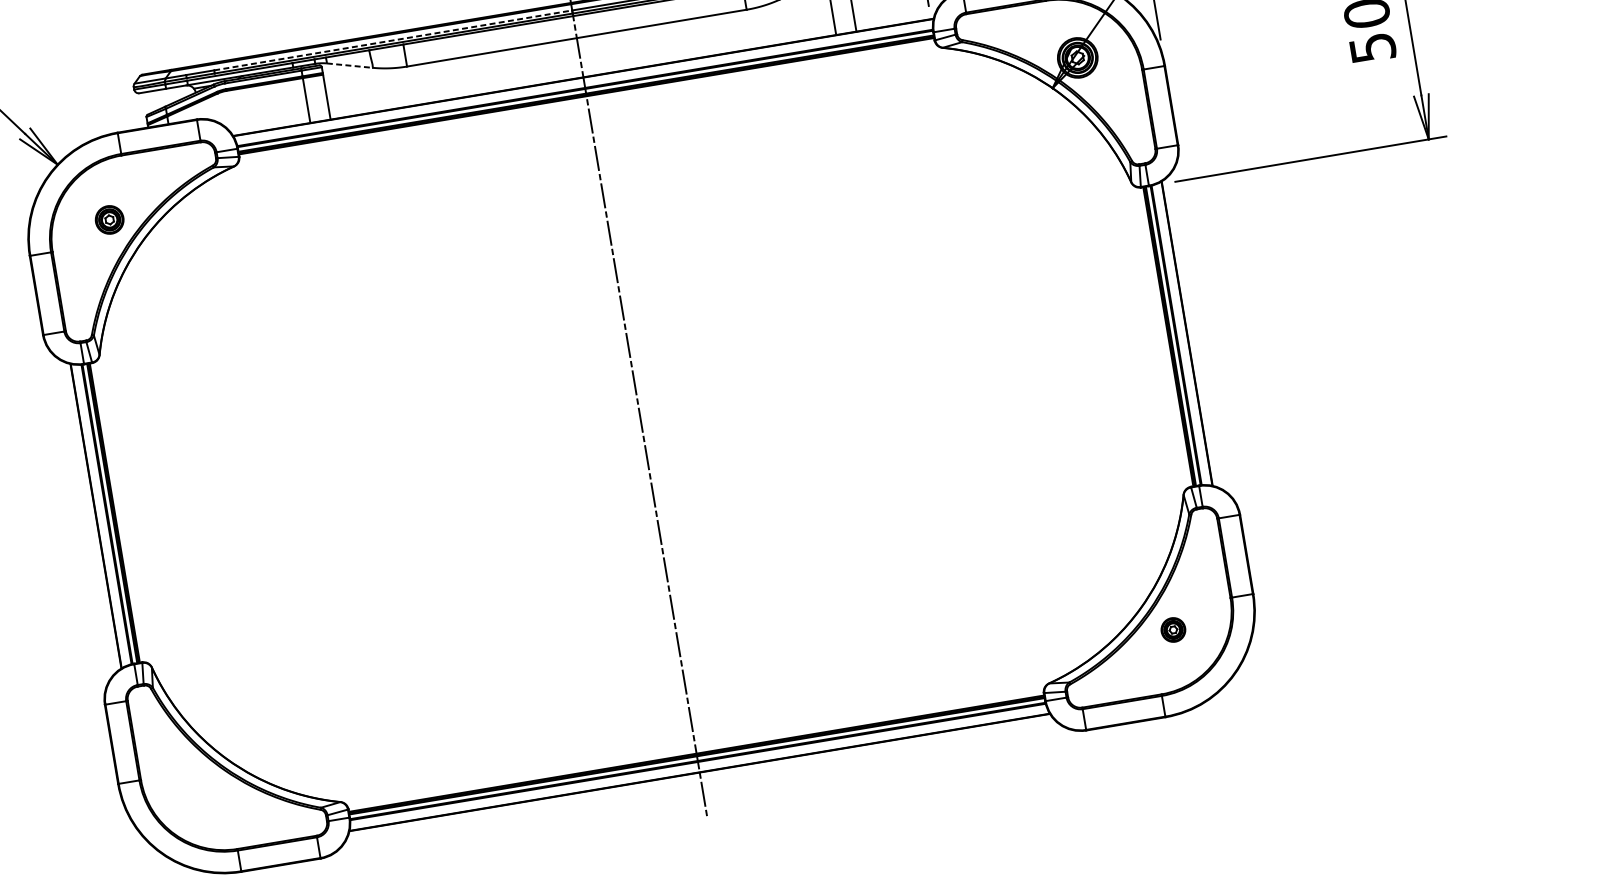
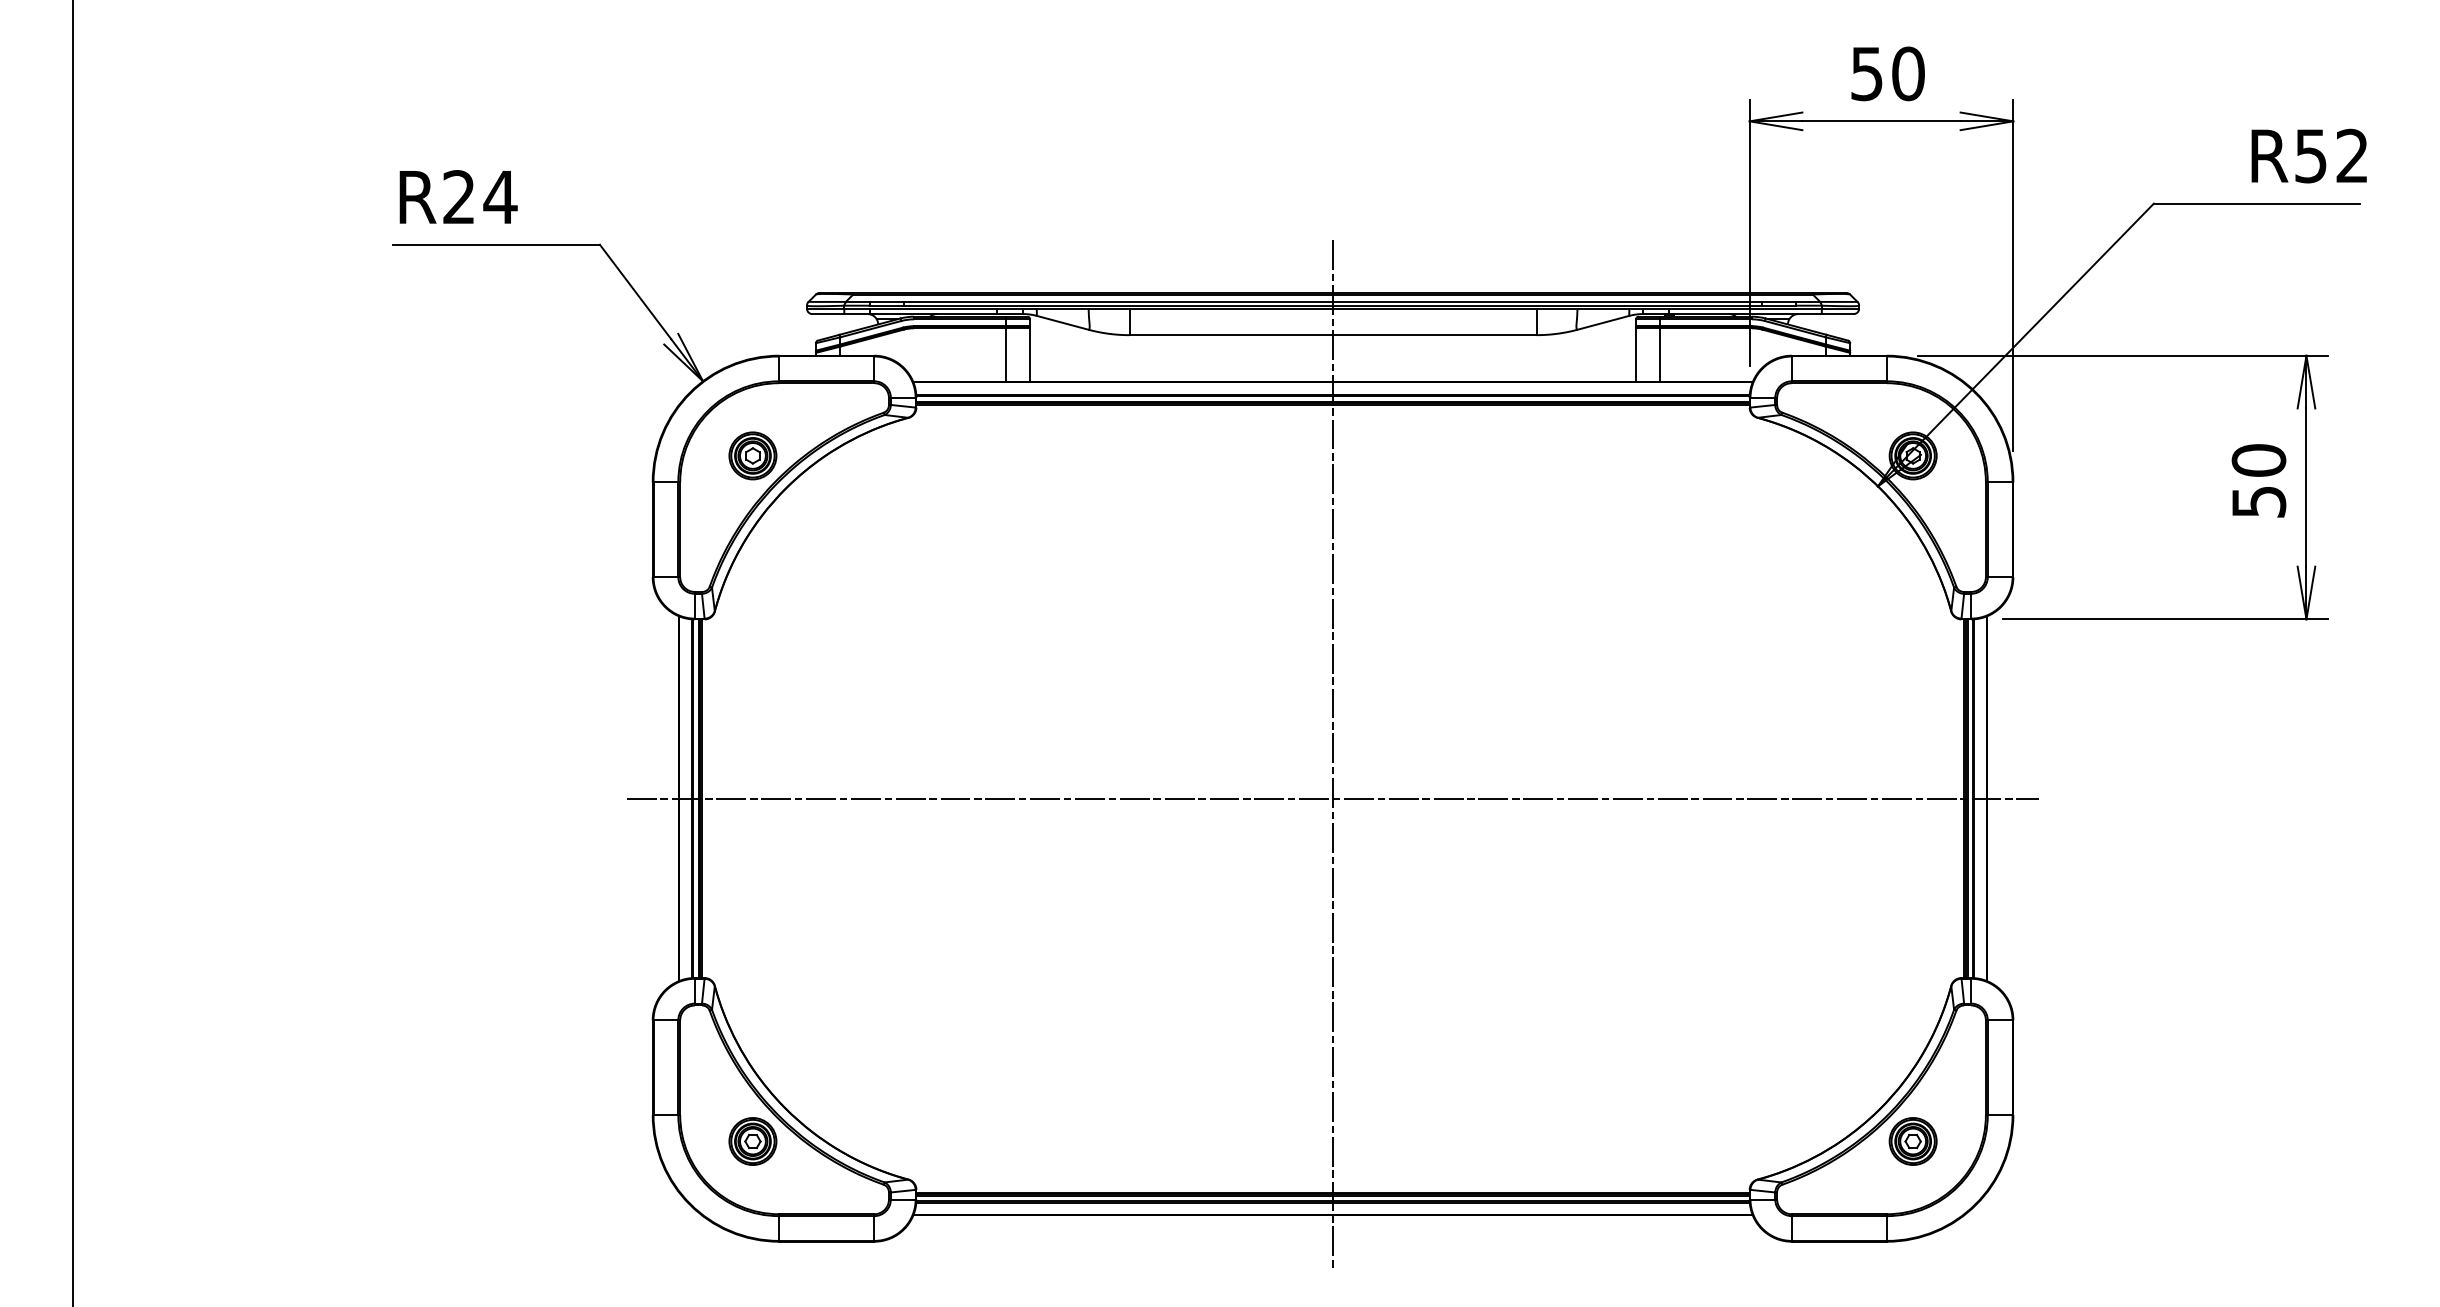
line: (393, 40) -> (1118, 301), dashed -> solid
line: (349, 65) -> (1062, 322), dashed -> solid
part: (109, 219) -> (752, 455), size x1.43
line: (641, 424) -> (1332, 798), added
part: (1172, 630) -> (1912, 1141), size x1.67
part: (205, 792) -> (752, 1141), added

